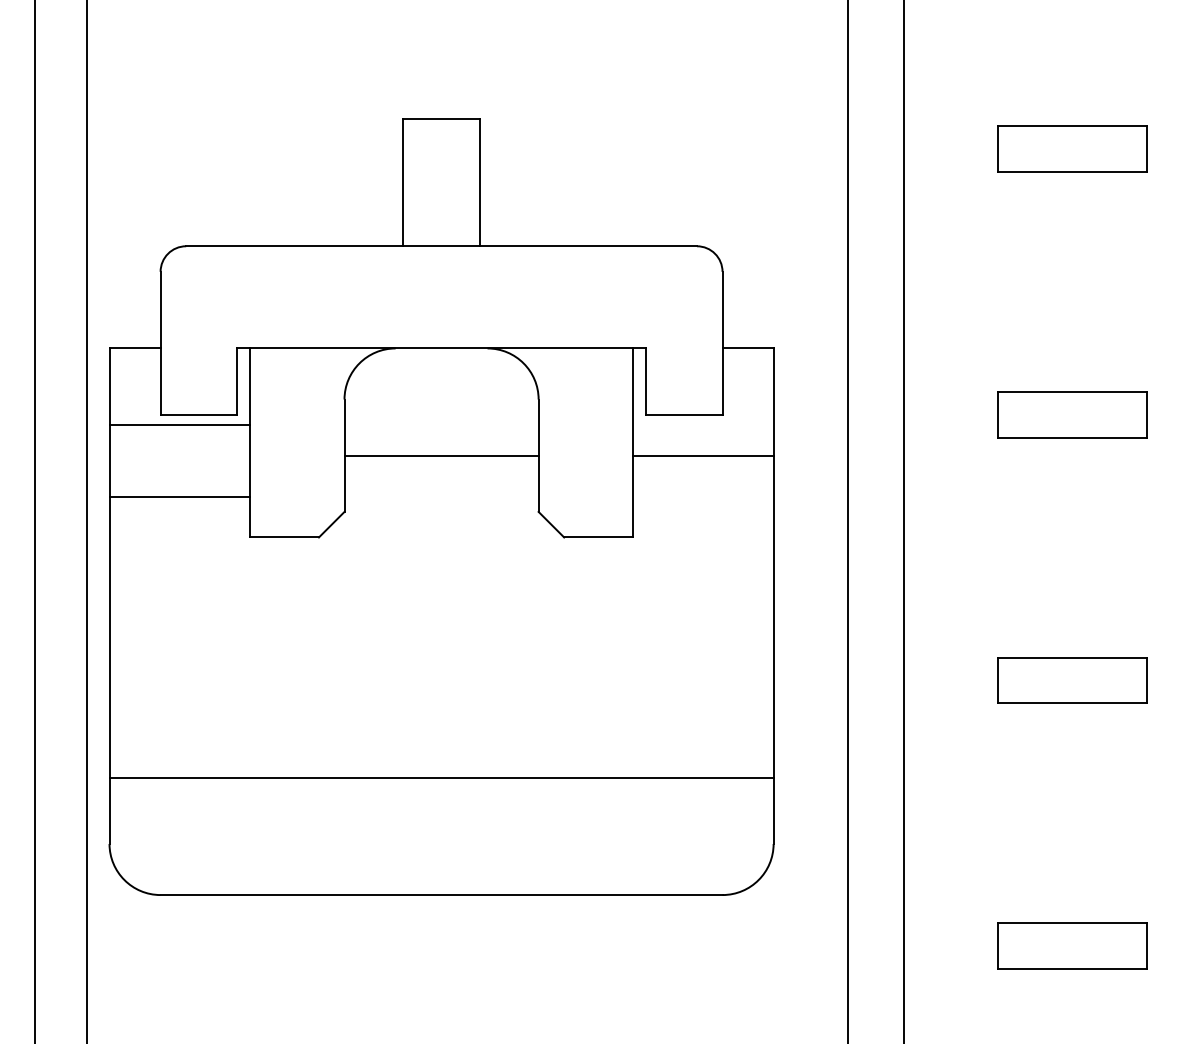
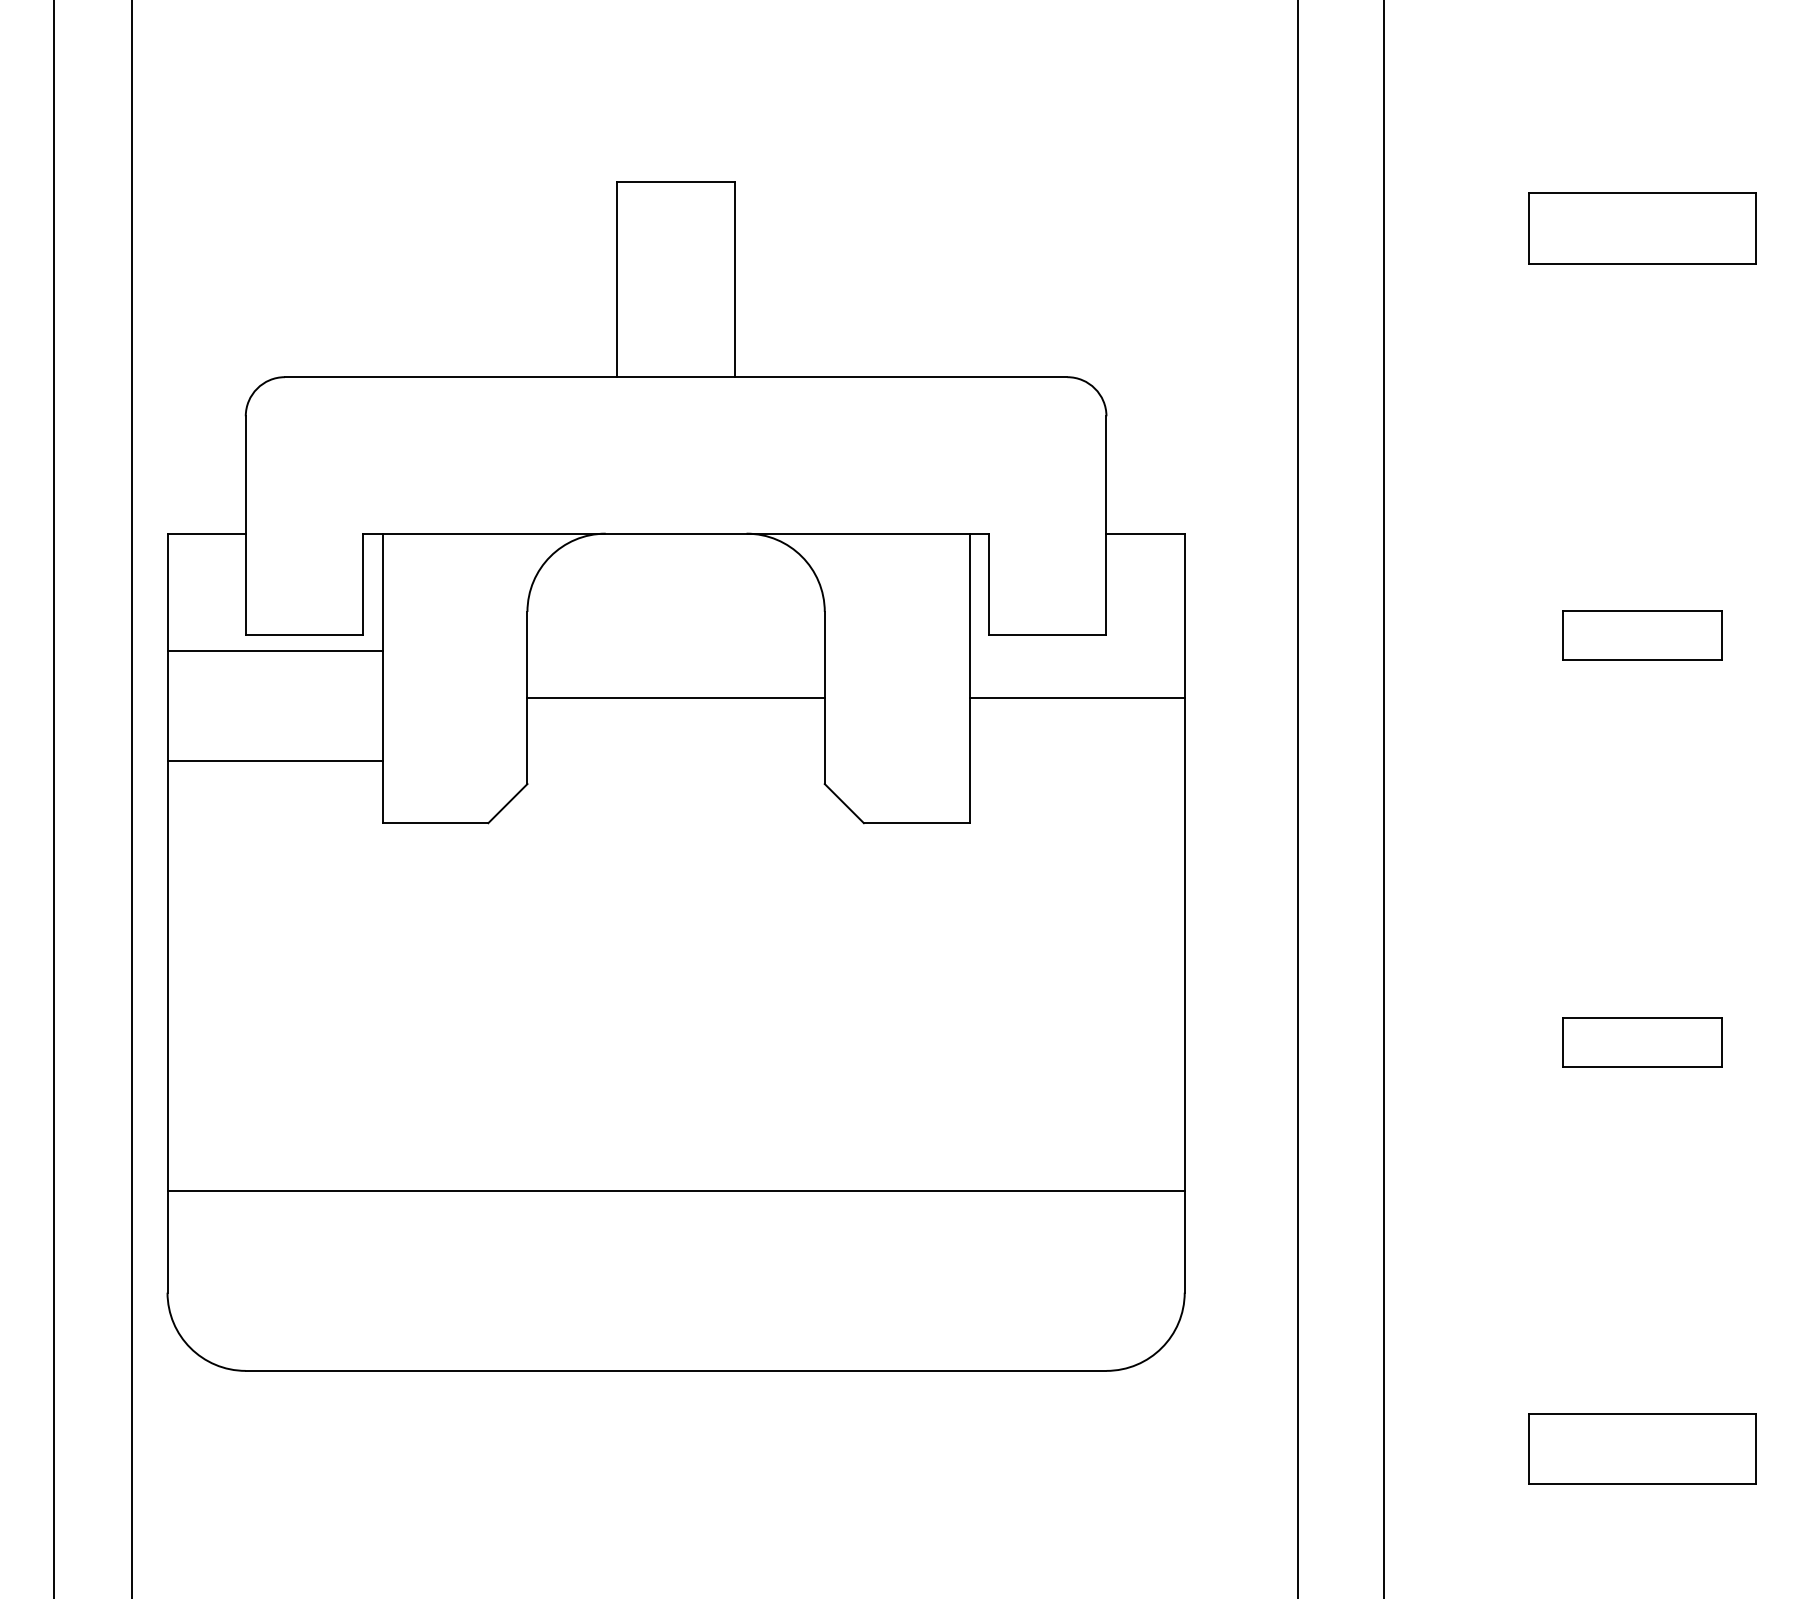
part: (1072, 414) -> (1642, 634), size x0.7
part: (1072, 680) -> (1642, 1042), size x0.7

